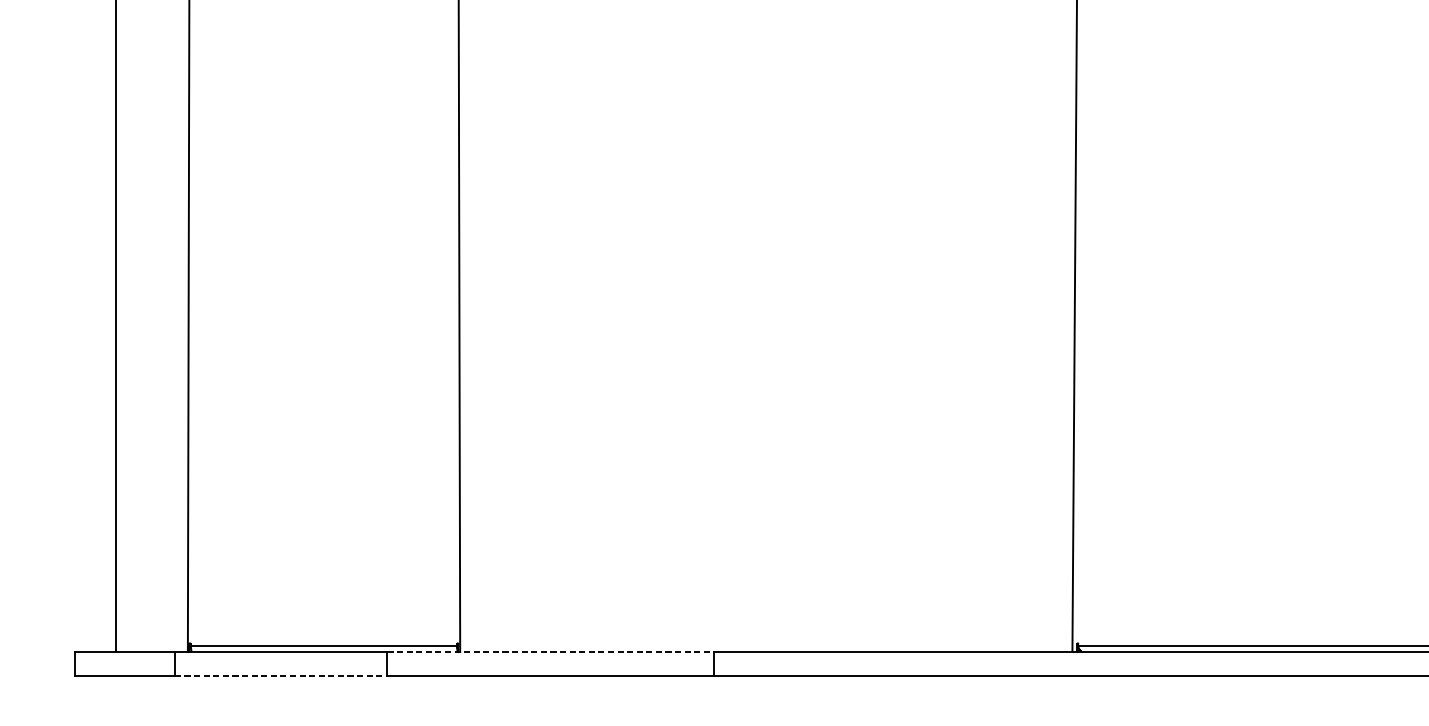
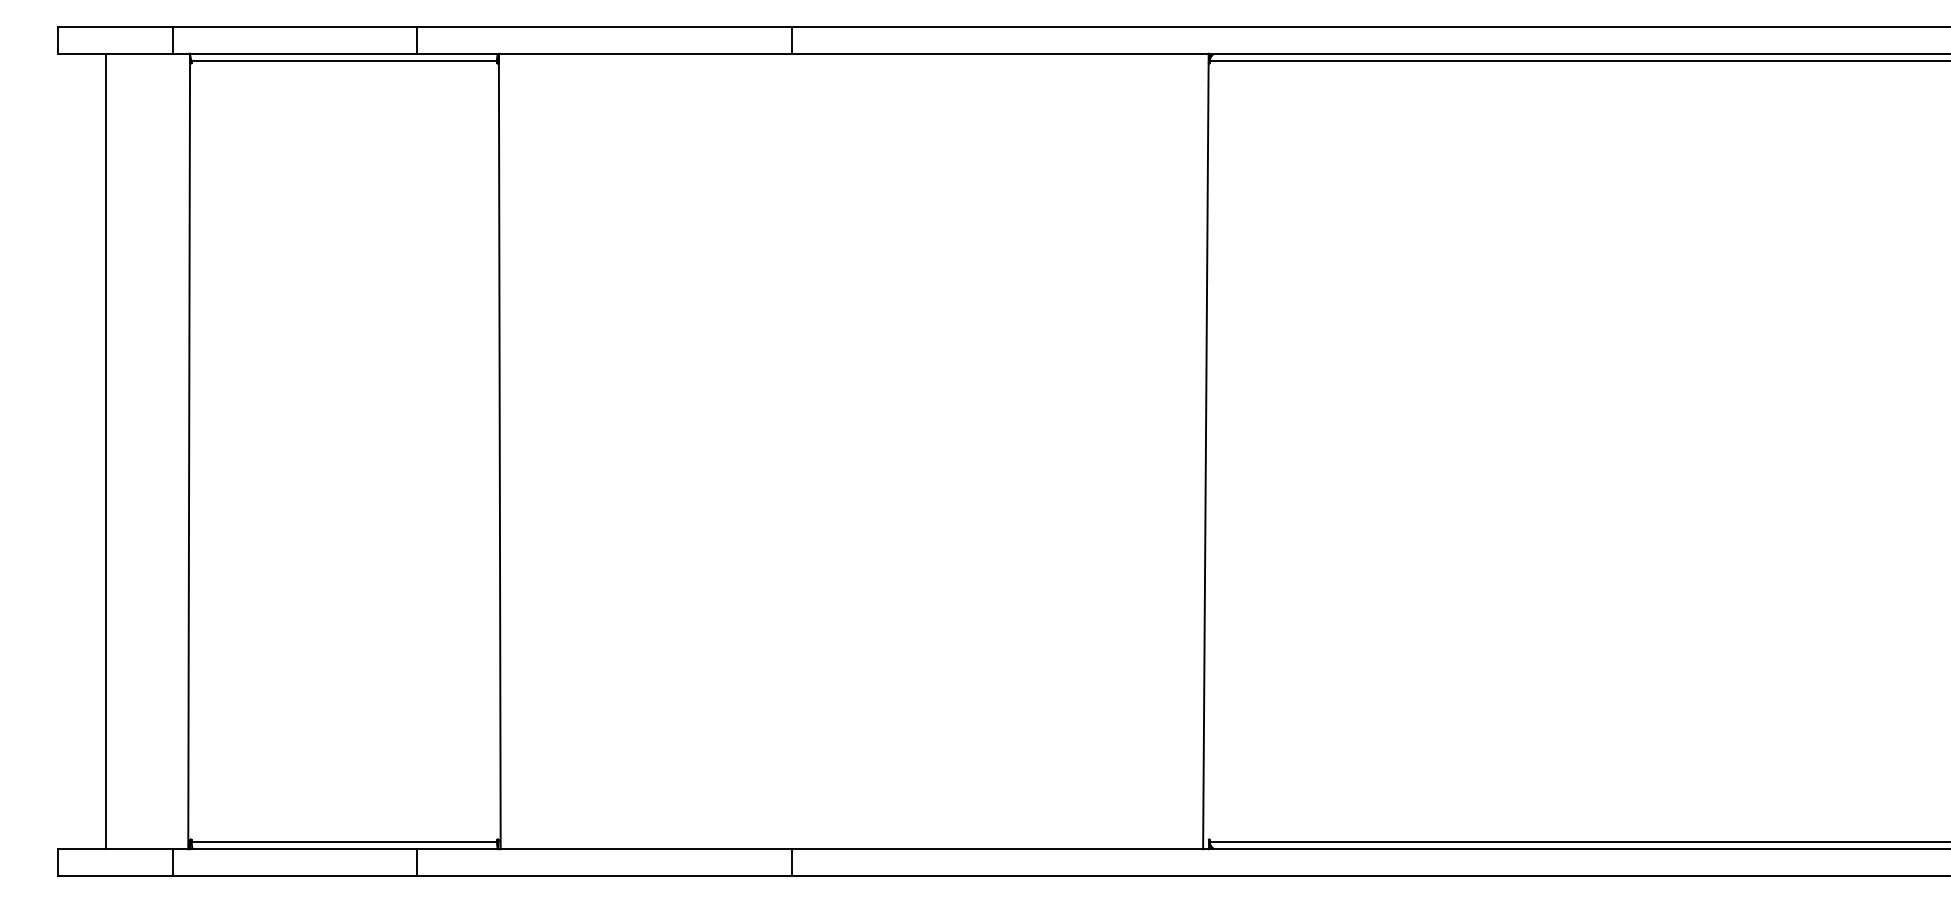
line: (550, 652) -> (604, 849), dashed -> solid
line: (281, 675) -> (295, 876), dashed -> solid

